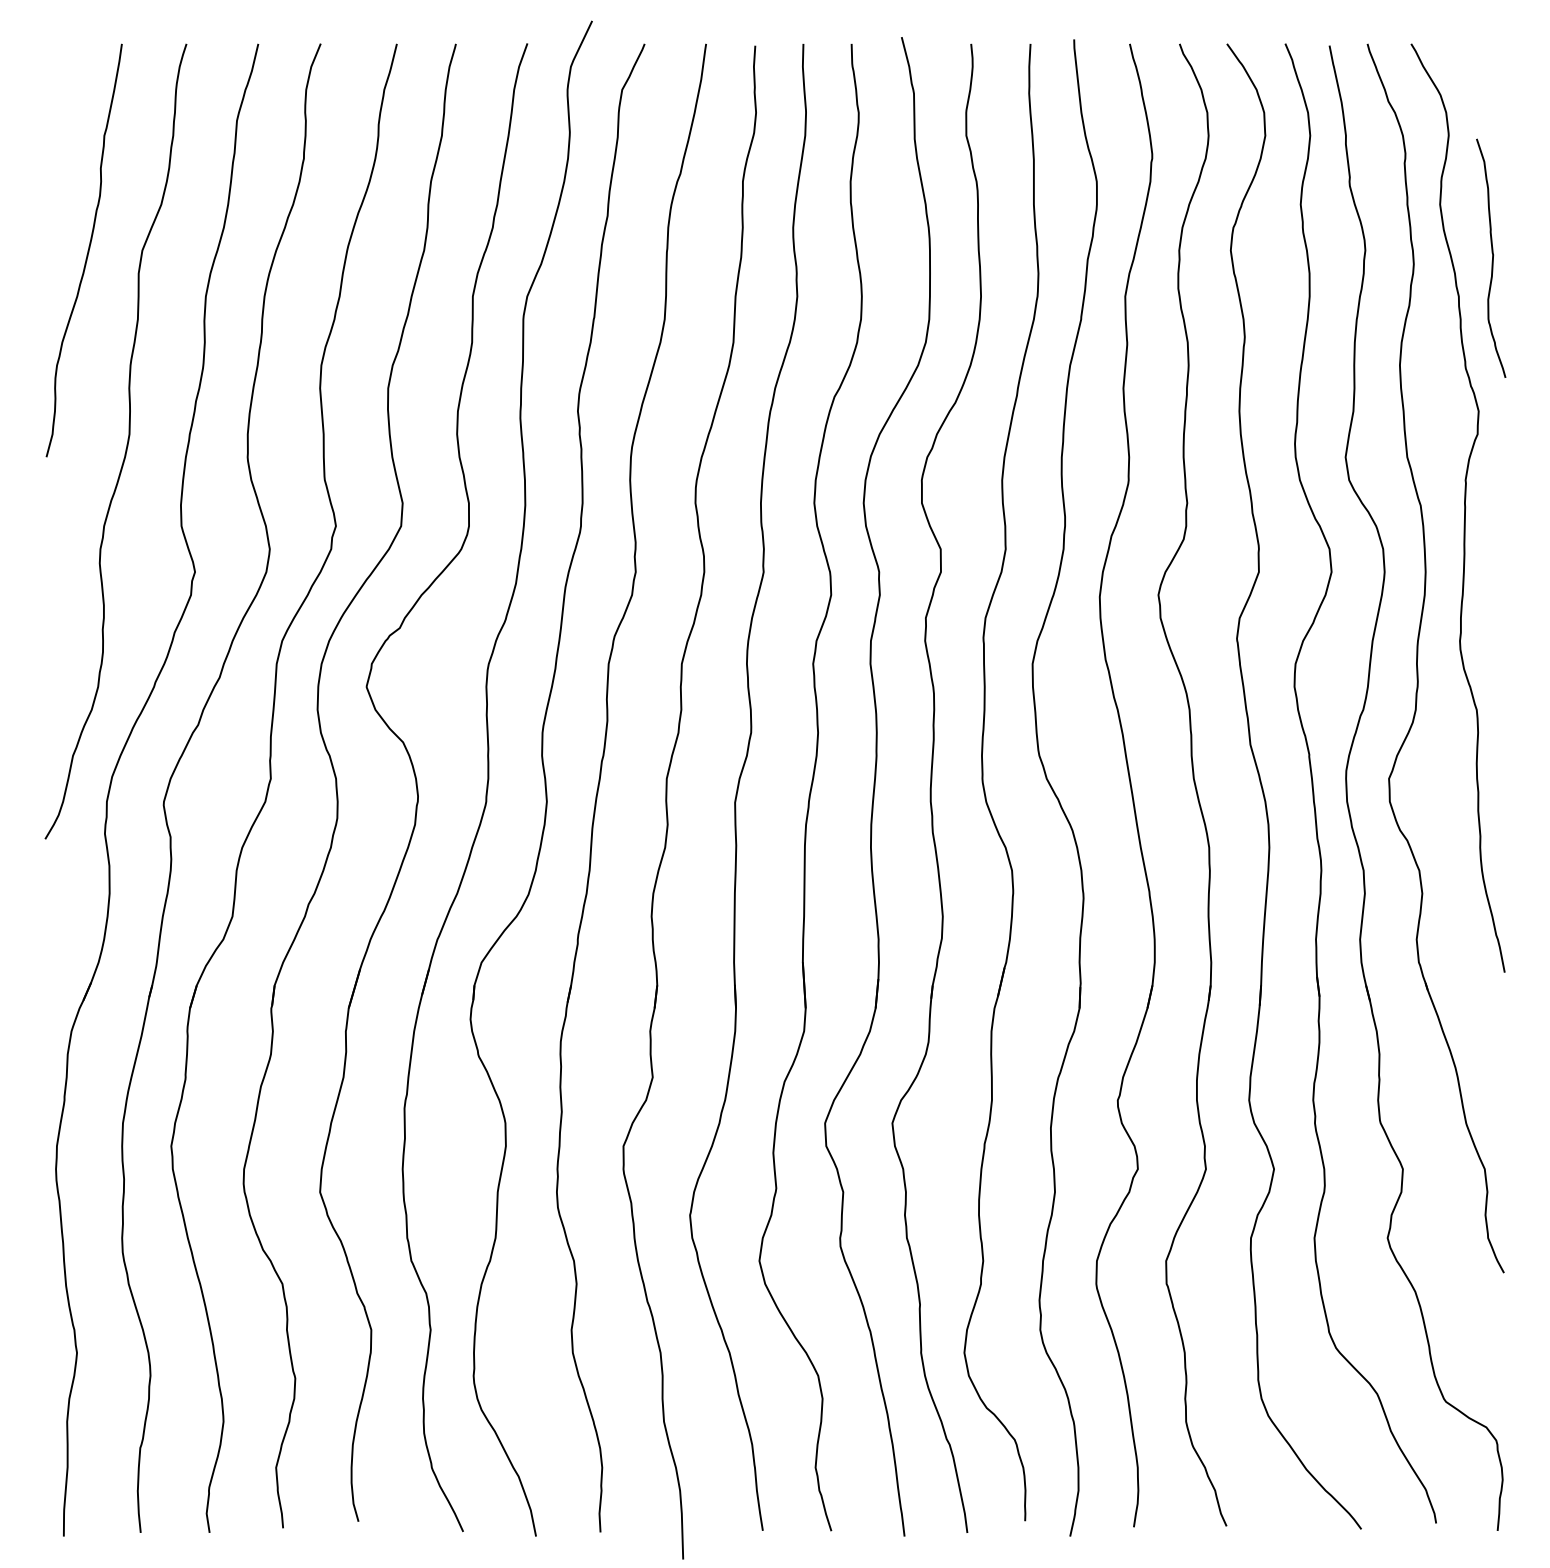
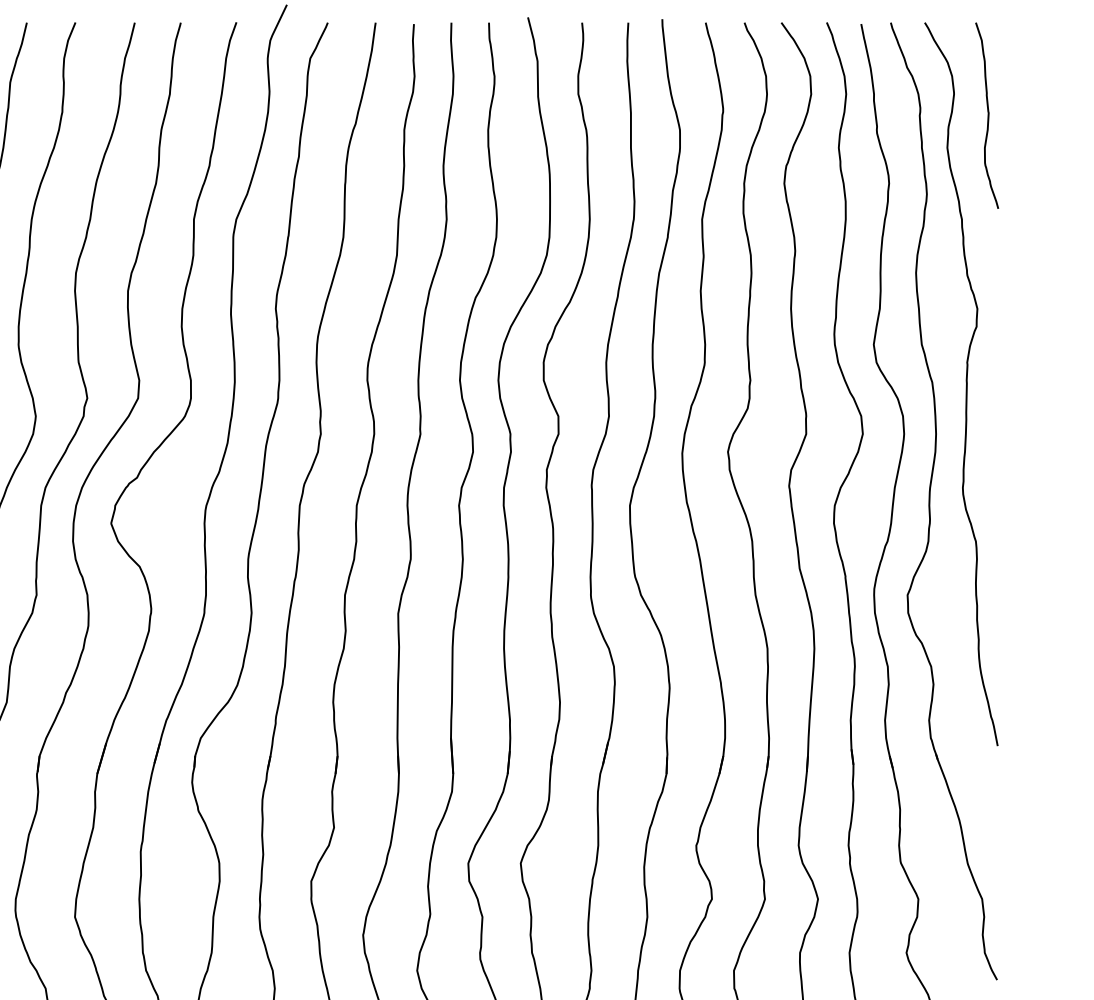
curve: (1492, 257) -> (988, 115), moved

